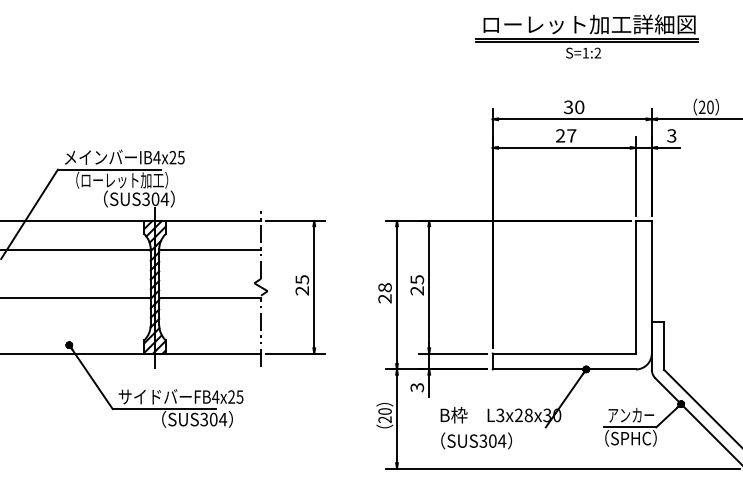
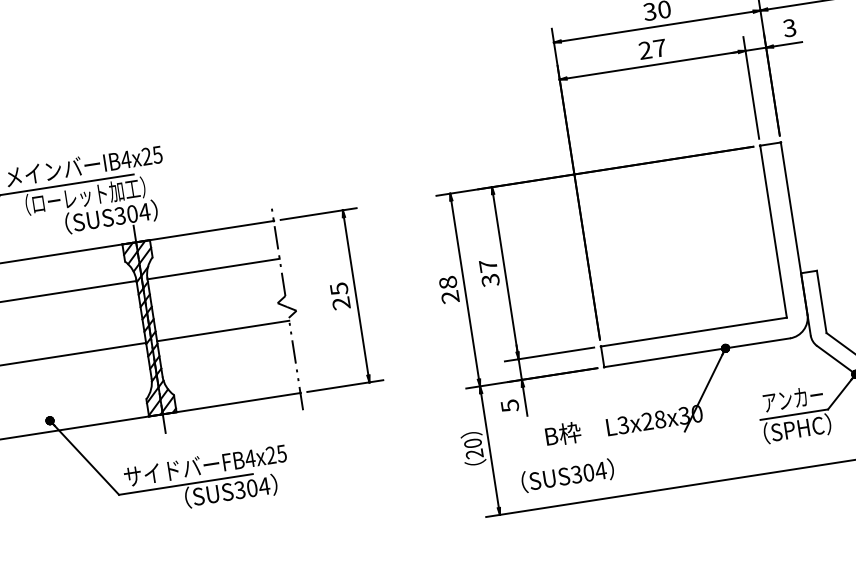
text: (417, 285) -> (489, 273), 25 -> 37
text: (416, 387) -> (508, 405), 3 -> 5
text: (476, 440) -> (567, 475), moved

